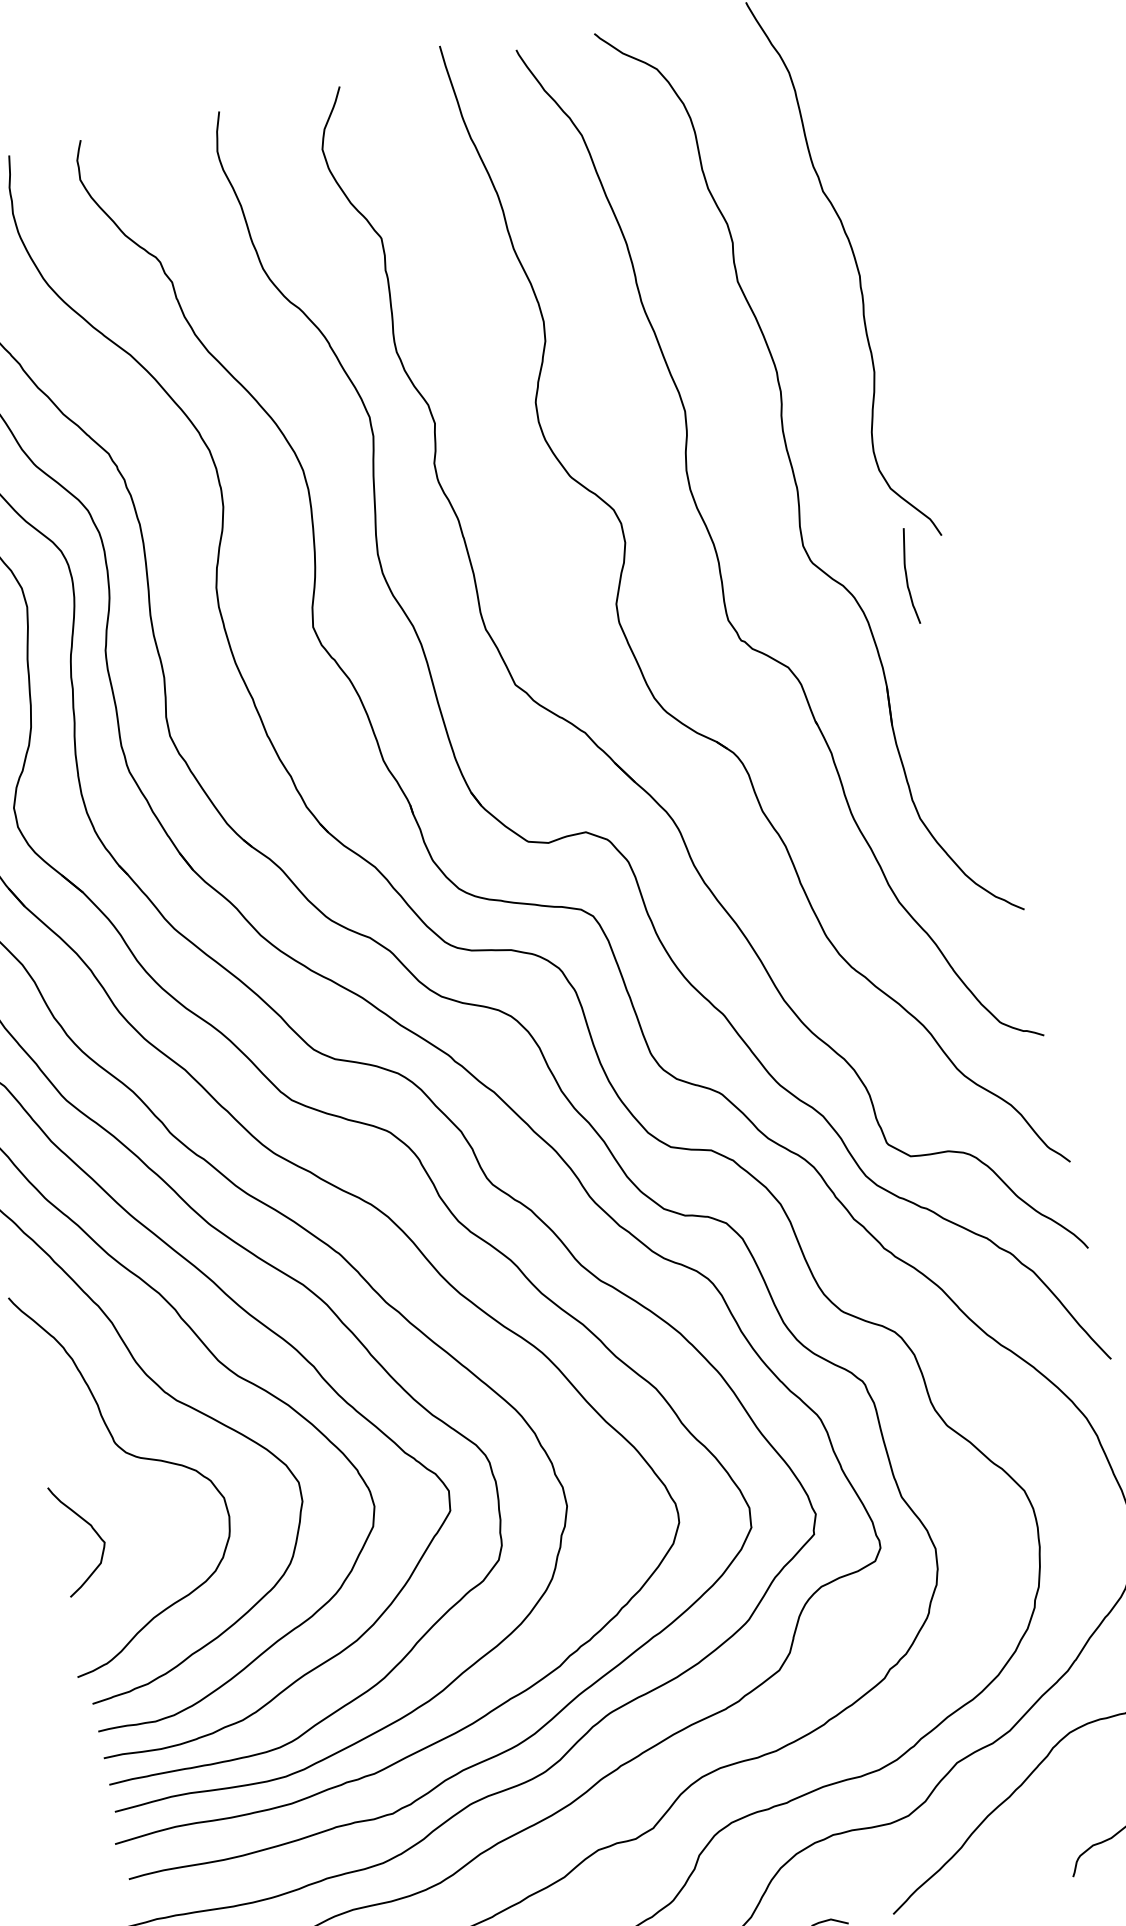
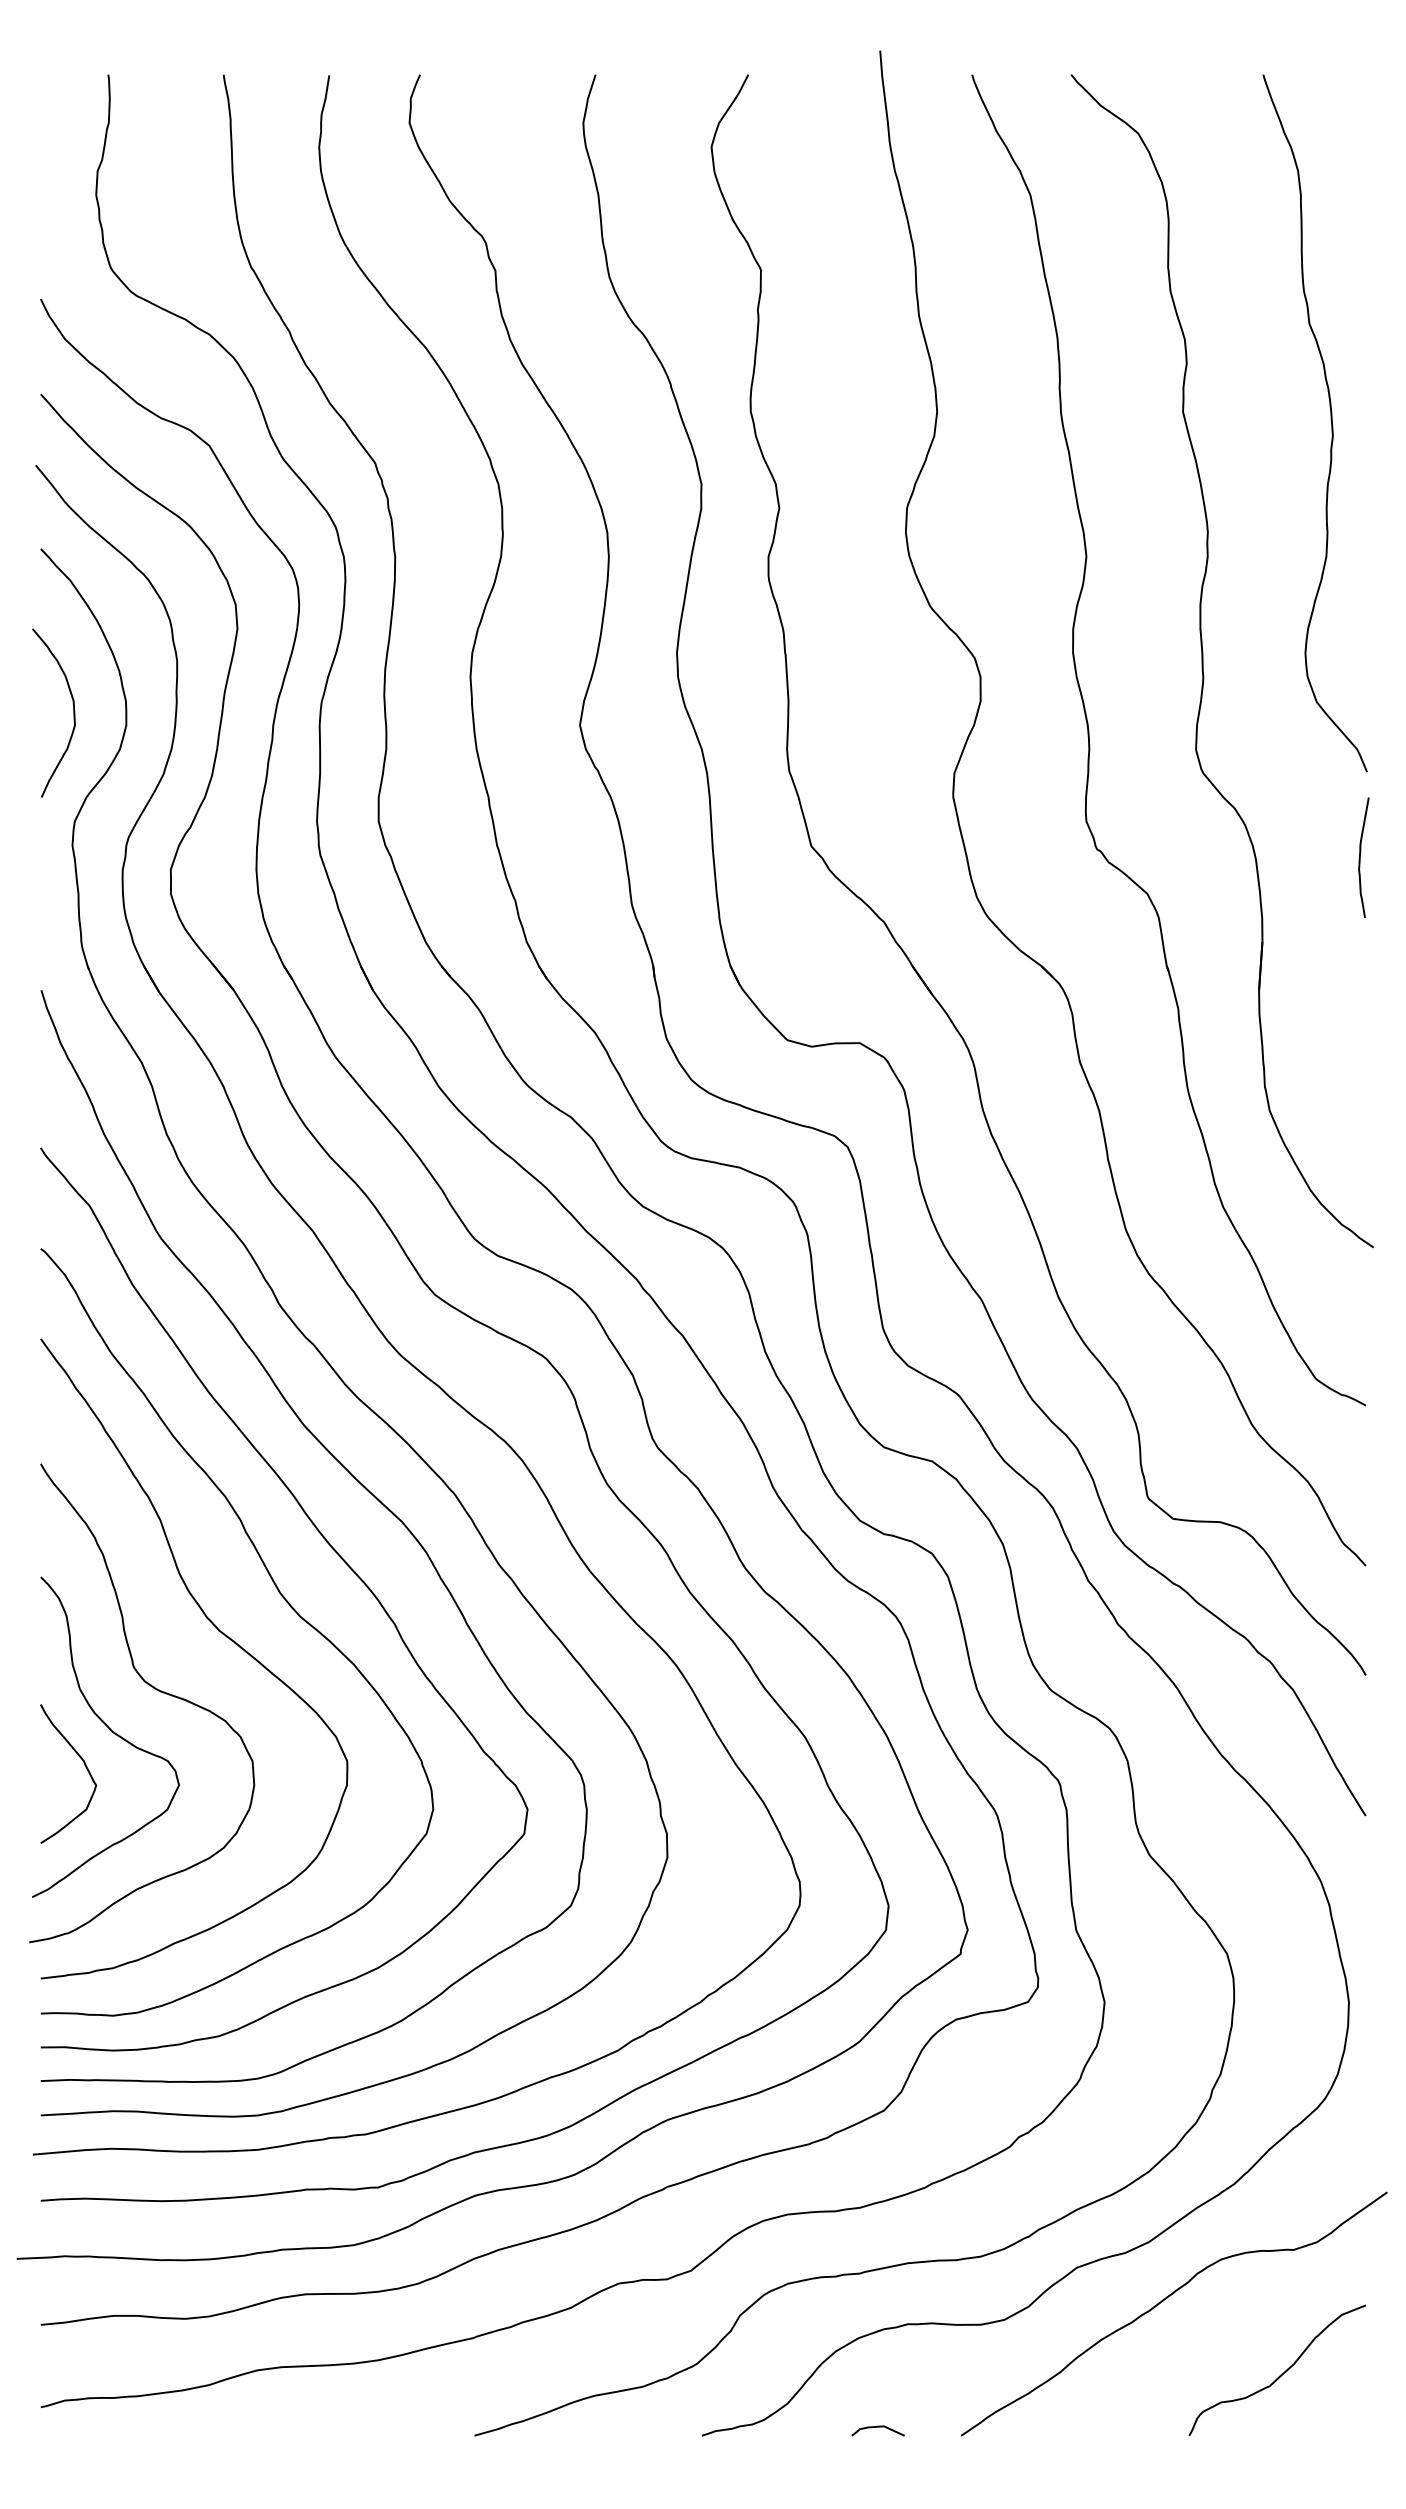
curve: (906, 576) -> (1360, 857), moved
curve: (107, 1496) -> (110, 1730), added

